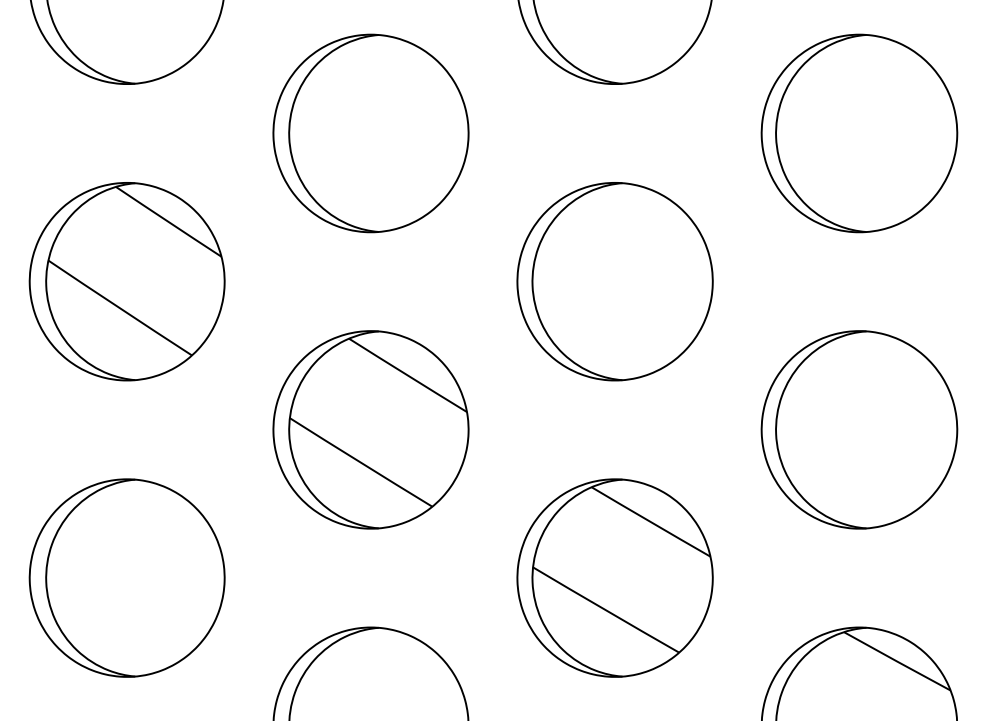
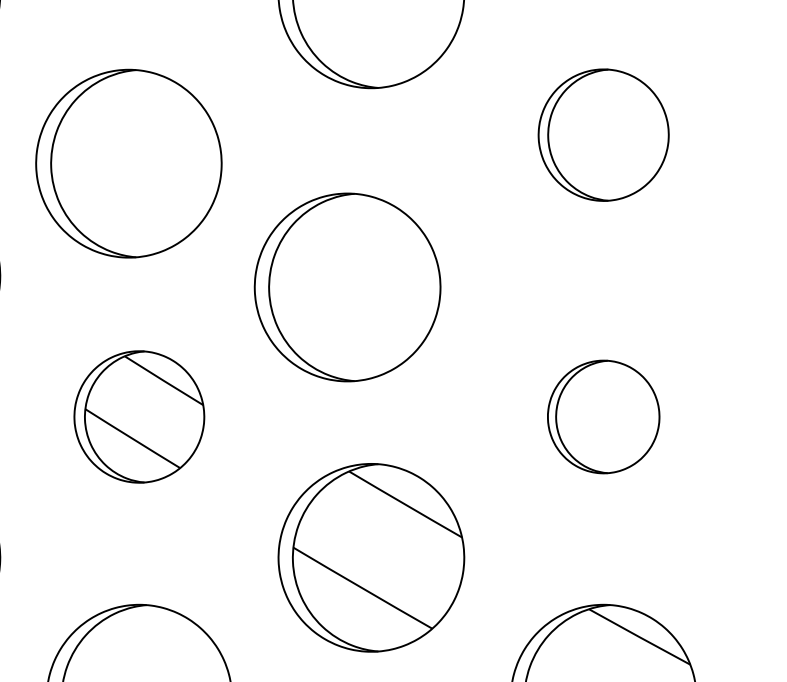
part: (370, 133) -> (128, 163), moved
part: (859, 133) -> (603, 135), size x0.7
part: (614, 281) -> (347, 287), moved
part: (370, 429) -> (138, 416), size x0.7
part: (859, 429) -> (603, 416), size x0.6

